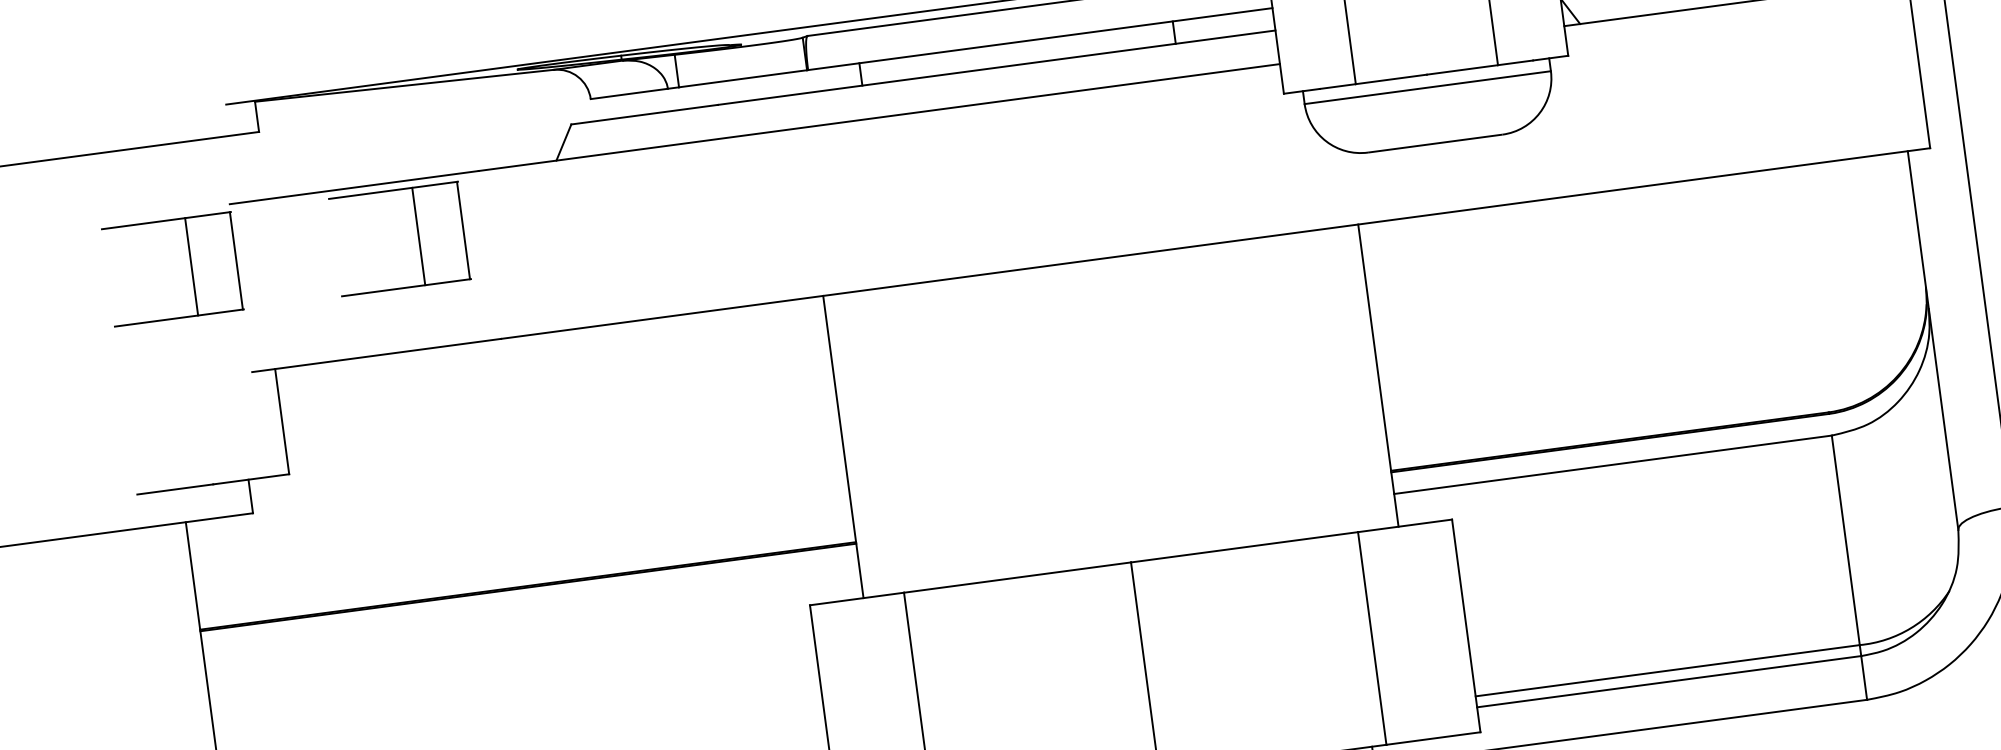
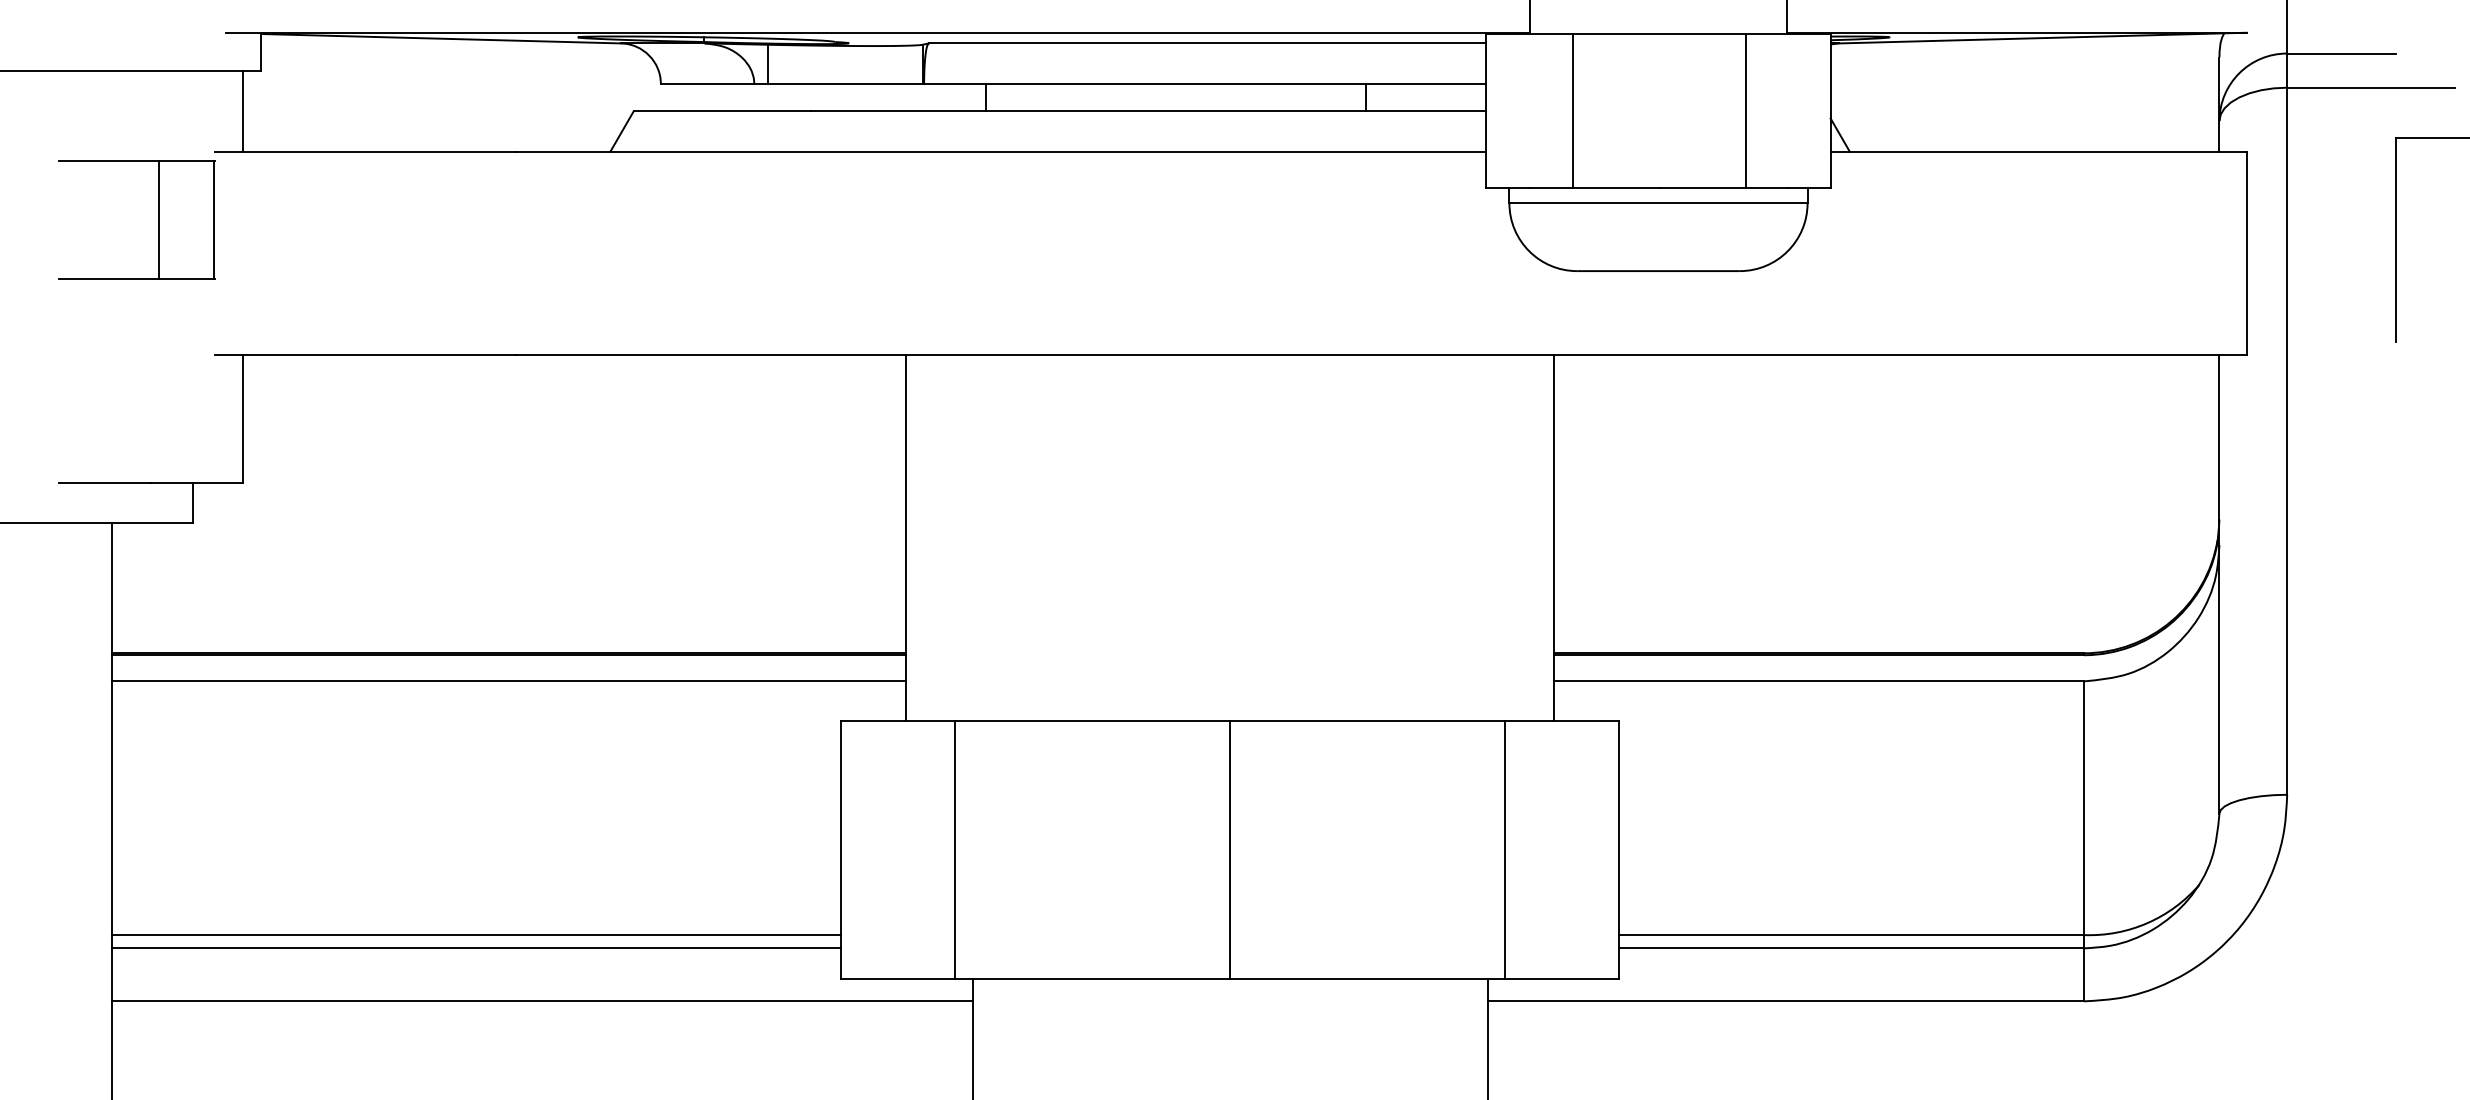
line: (248, 167) -> (242, 110), added
part: (417, 235) -> (433, 219), removed
line: (531, 609) -> (509, 681), added

